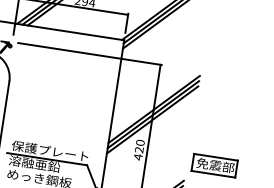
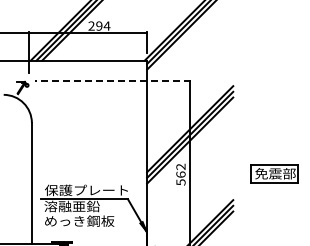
line: (89, 53) -> (112, 80), solid -> dashed
text: (138, 149) -> (180, 174), 420 -> 562
part: (214, 165) -> (274, 173), moved

